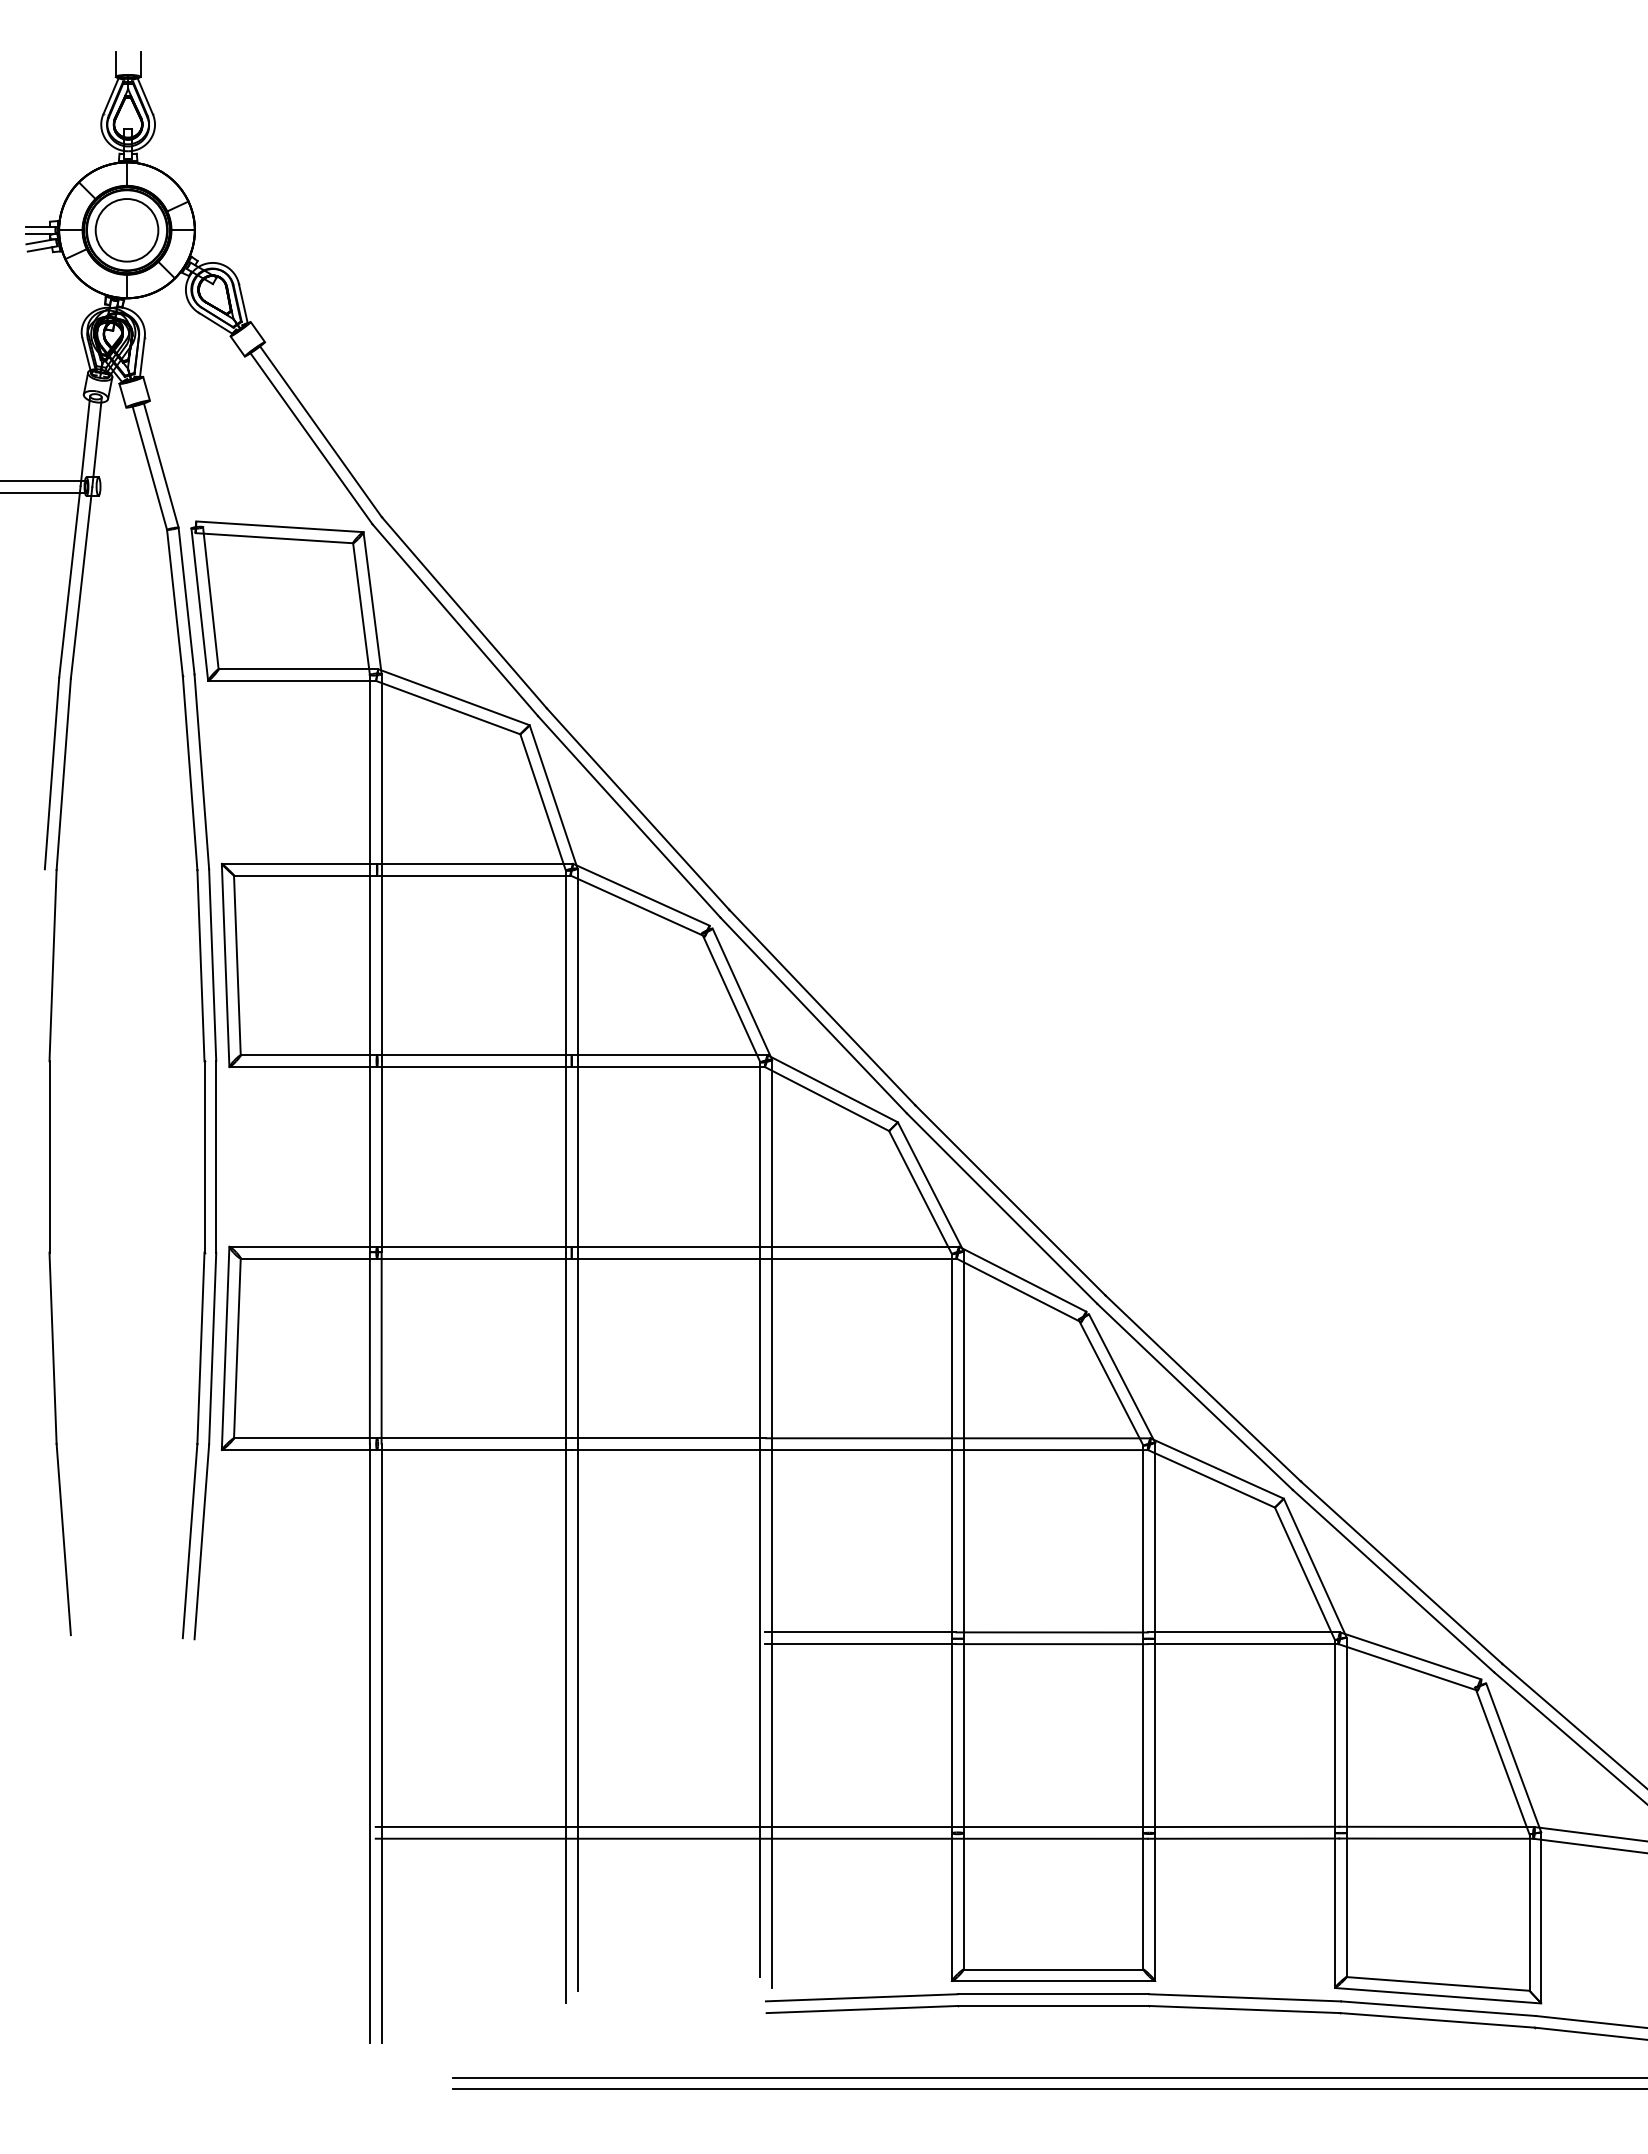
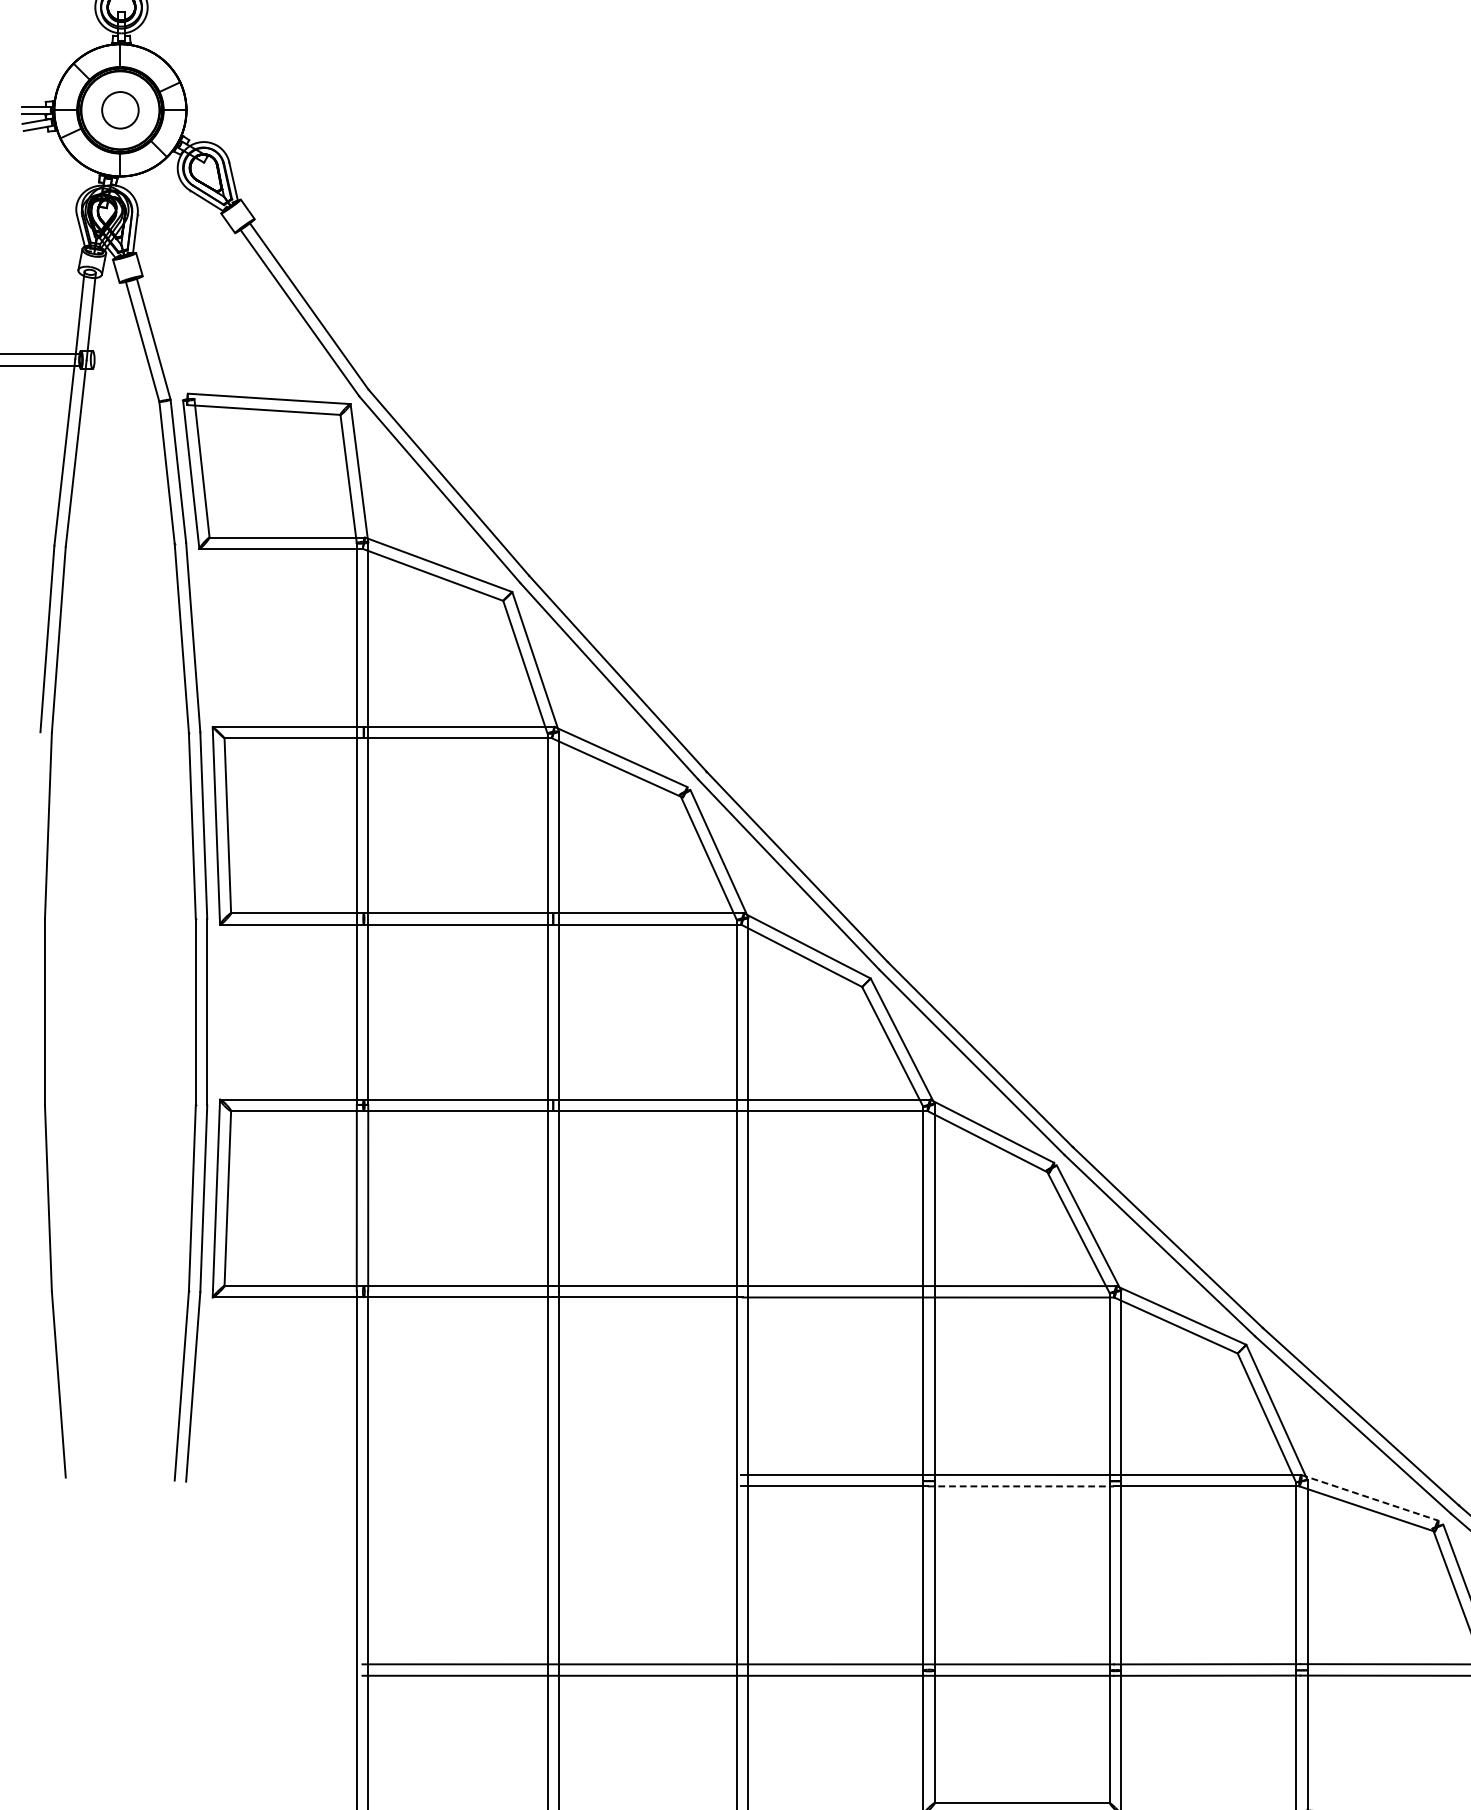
circle: (126, 230) -> (119, 110), size x0.6
line: (1052, 1644) -> (1021, 1486), solid -> dashed
line: (1411, 1656) -> (1370, 1498), solid -> dashed

